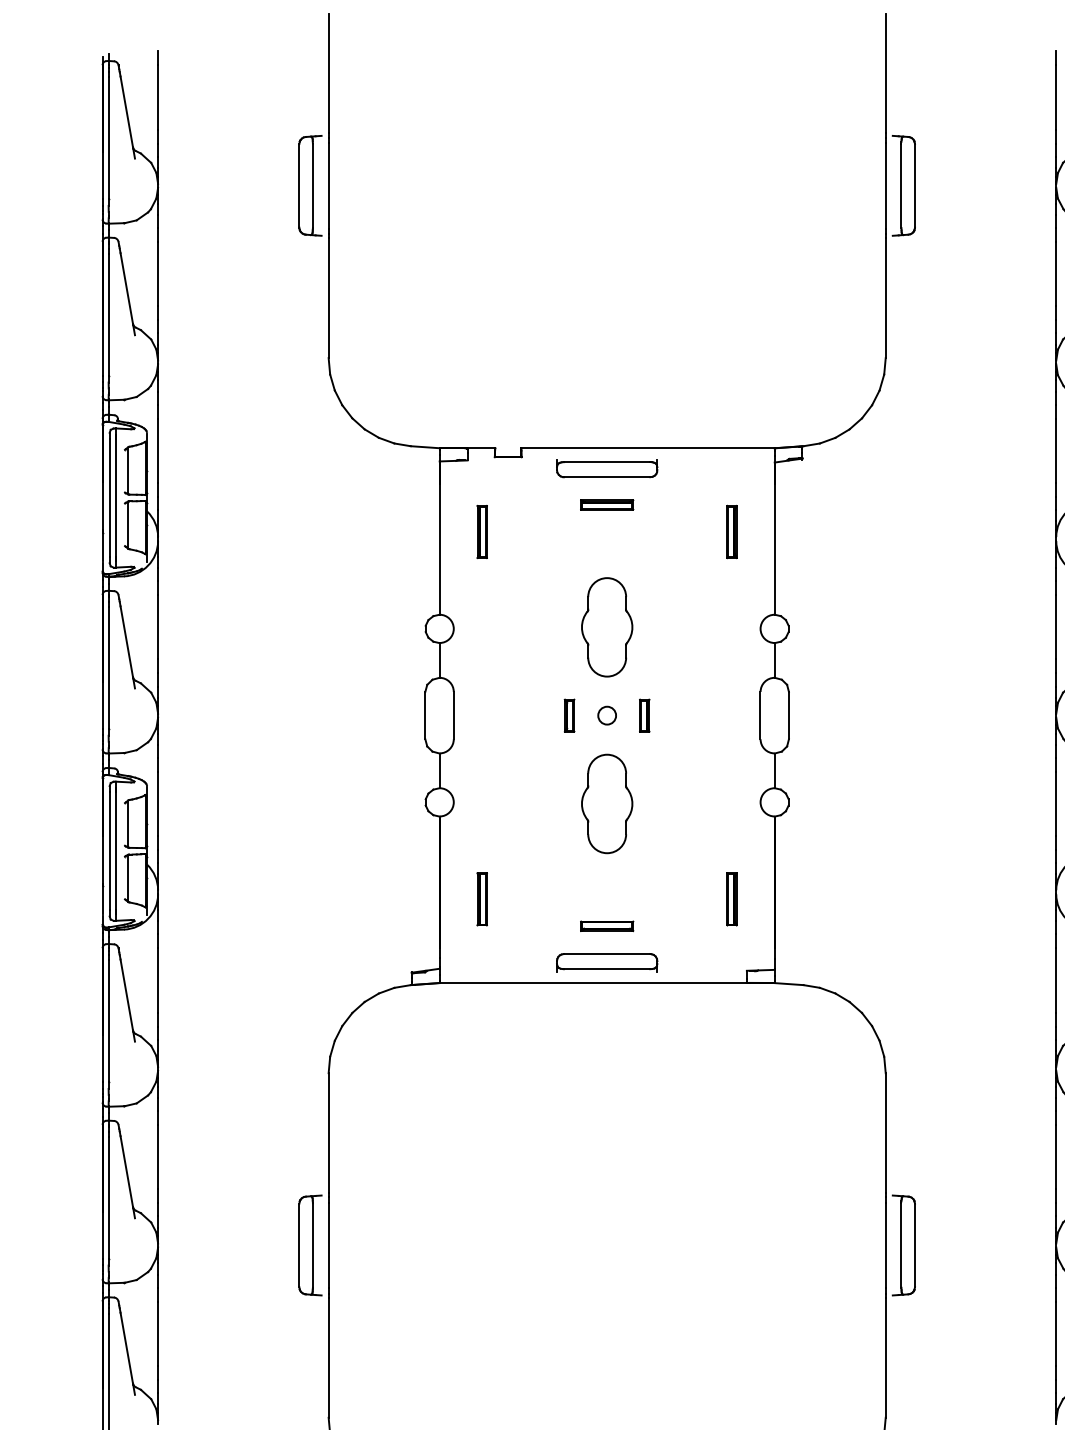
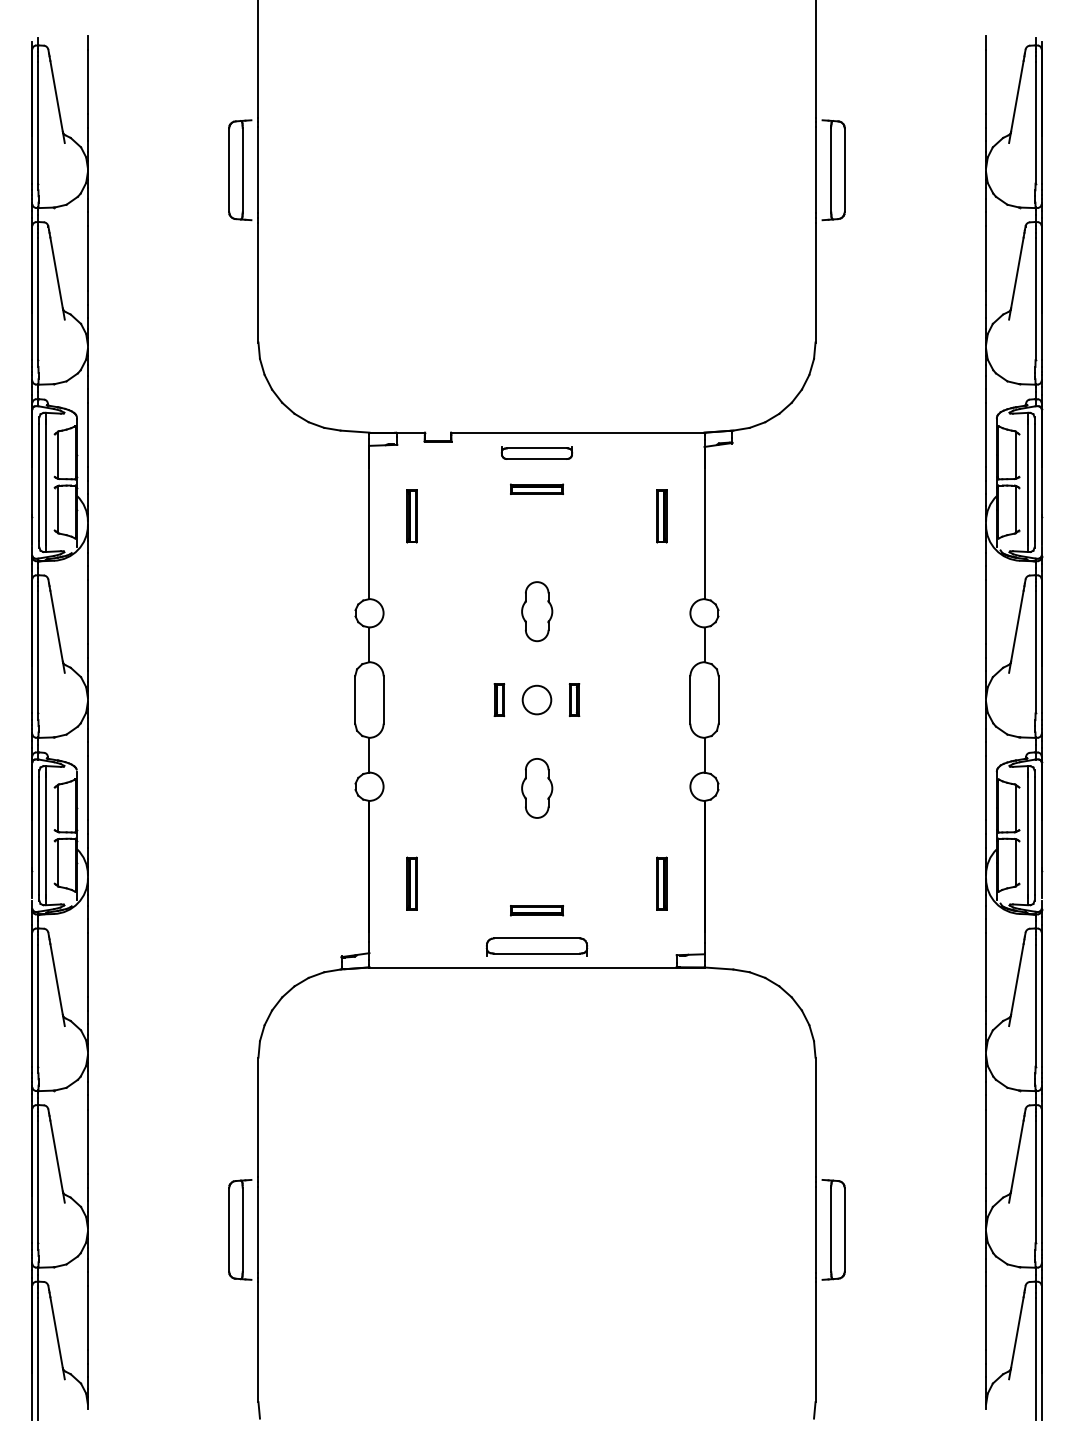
part: (606, 468) -> (536, 452), size x0.7
part: (607, 627) -> (537, 611), size x0.6
circle: (606, 716) -> (536, 700), size x1.6
part: (607, 804) -> (537, 788), size x0.6

